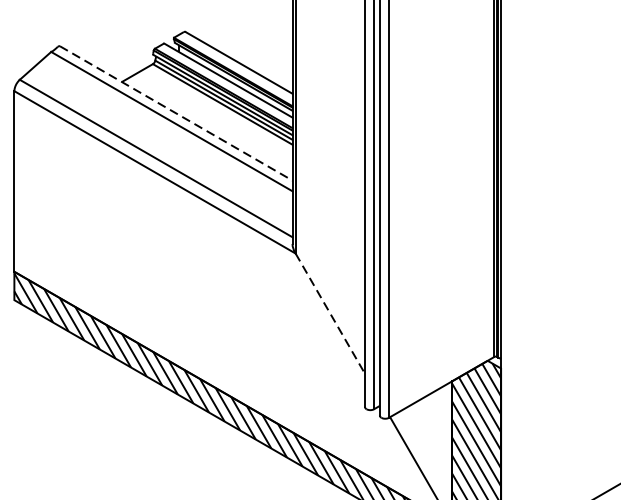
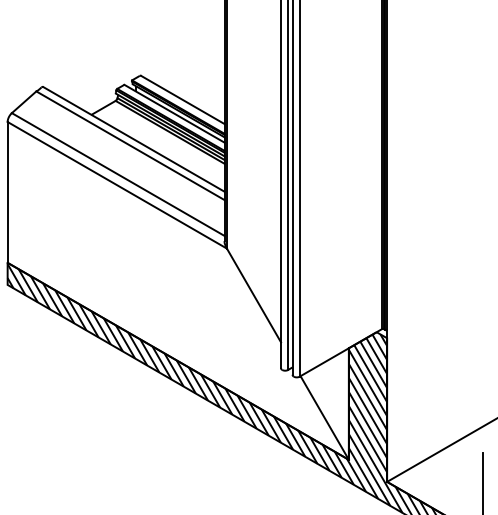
line: (175, 113) -> (133, 139), dashed -> solid
line: (330, 313) -> (254, 295), dashed -> solid

